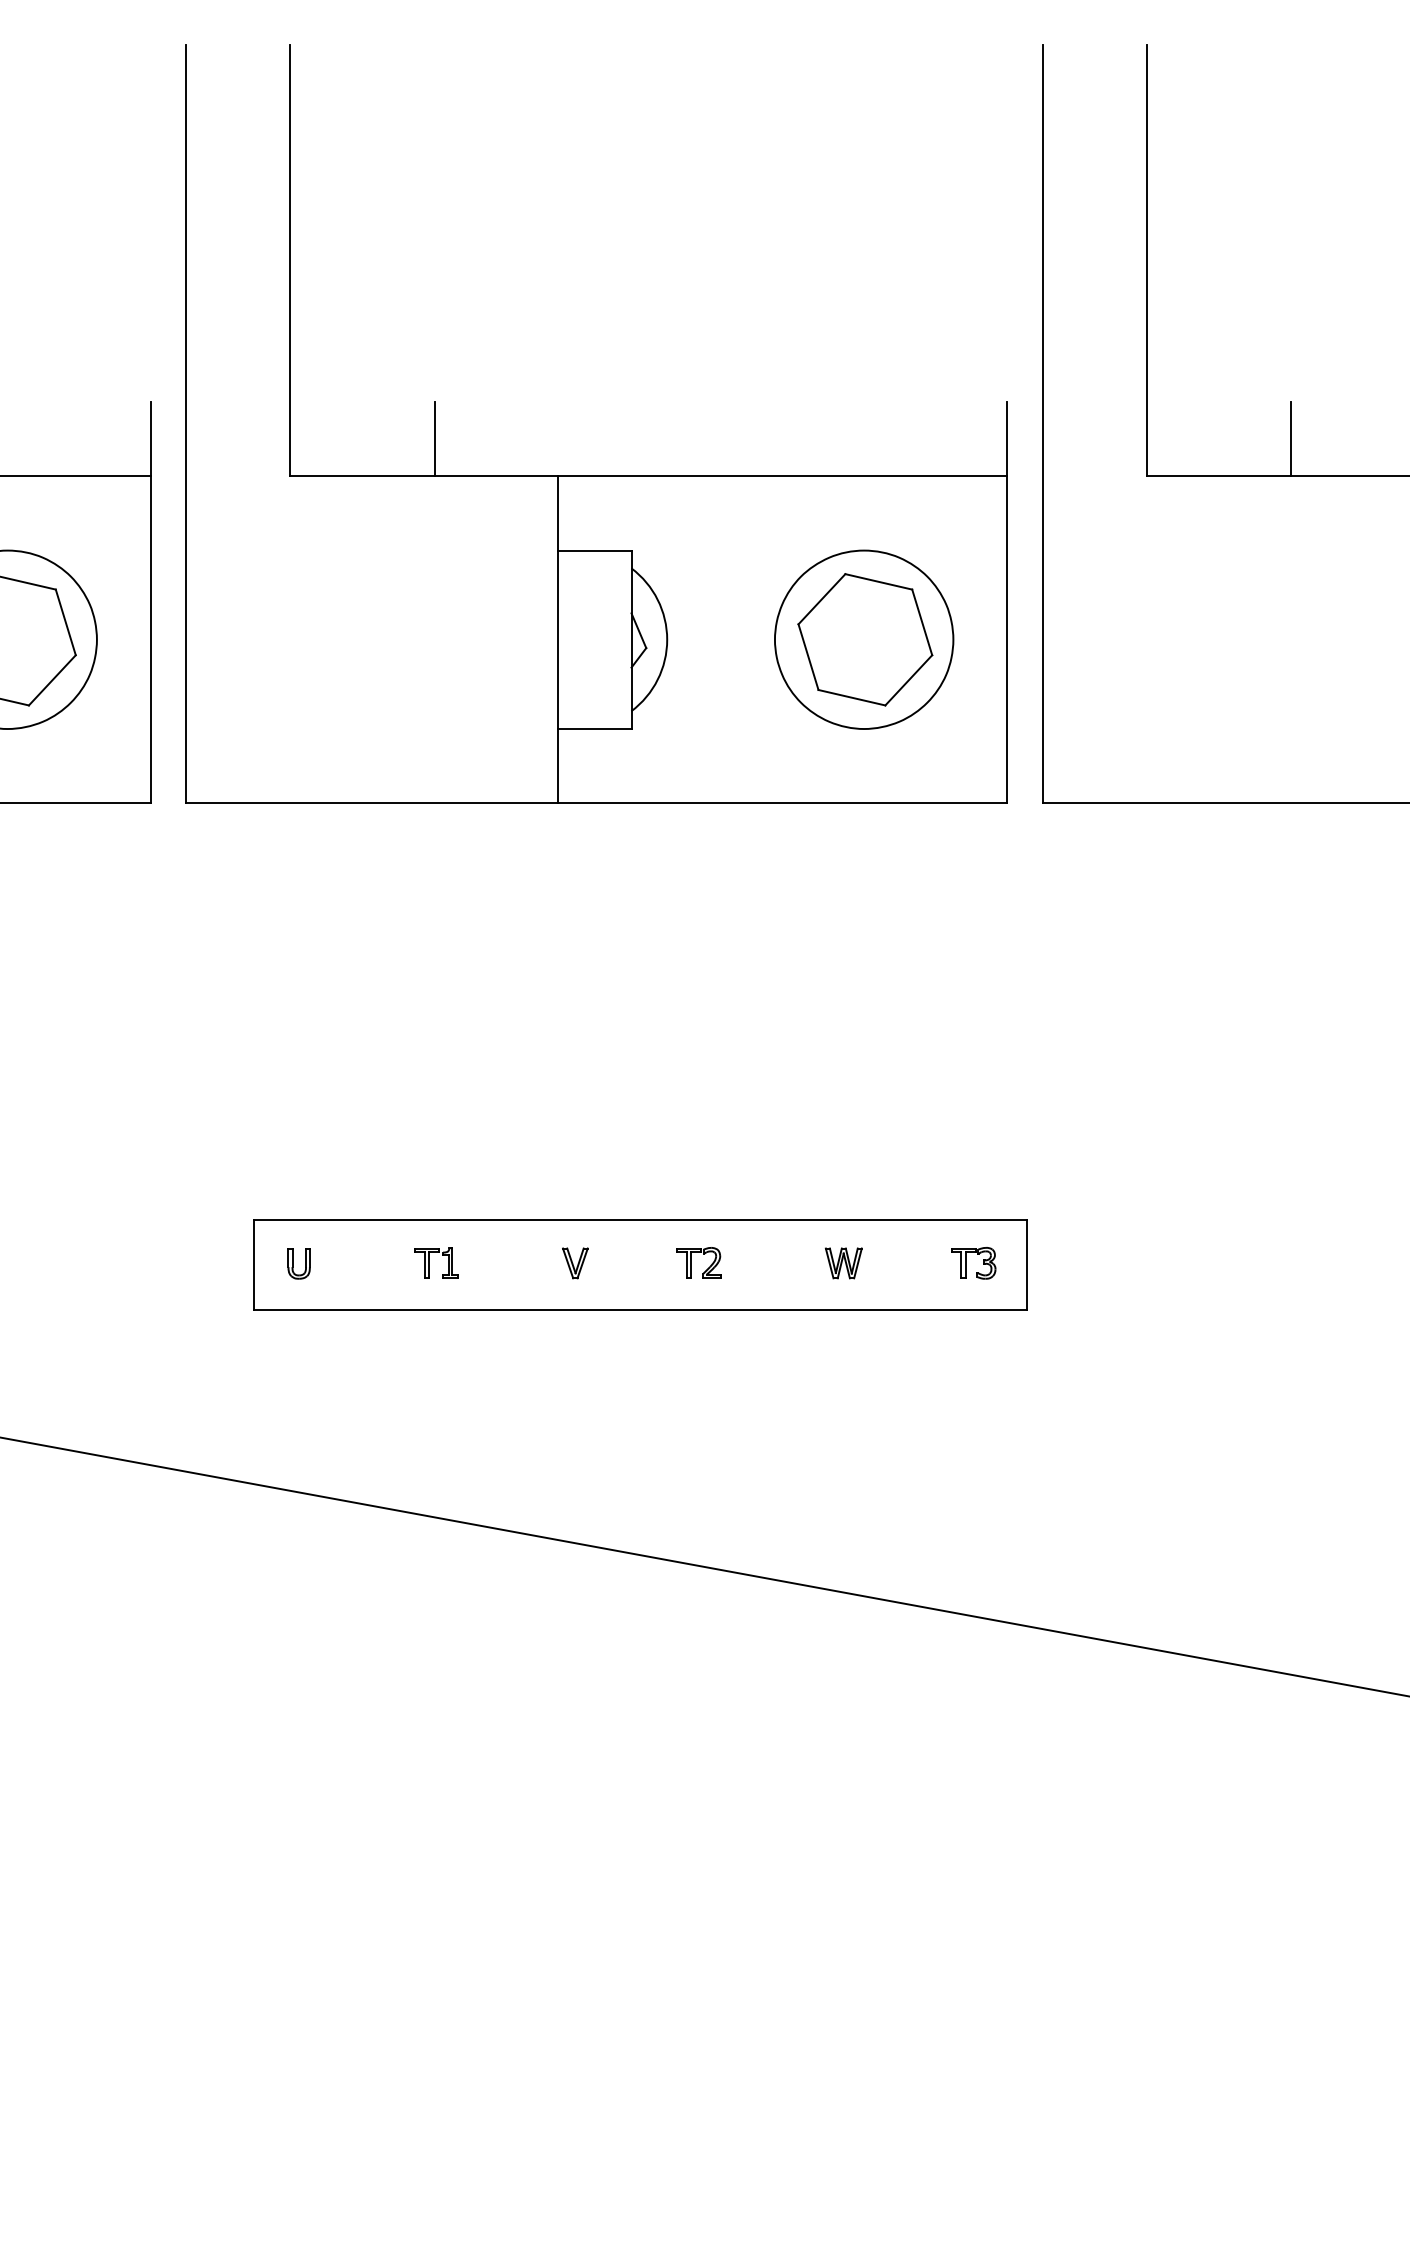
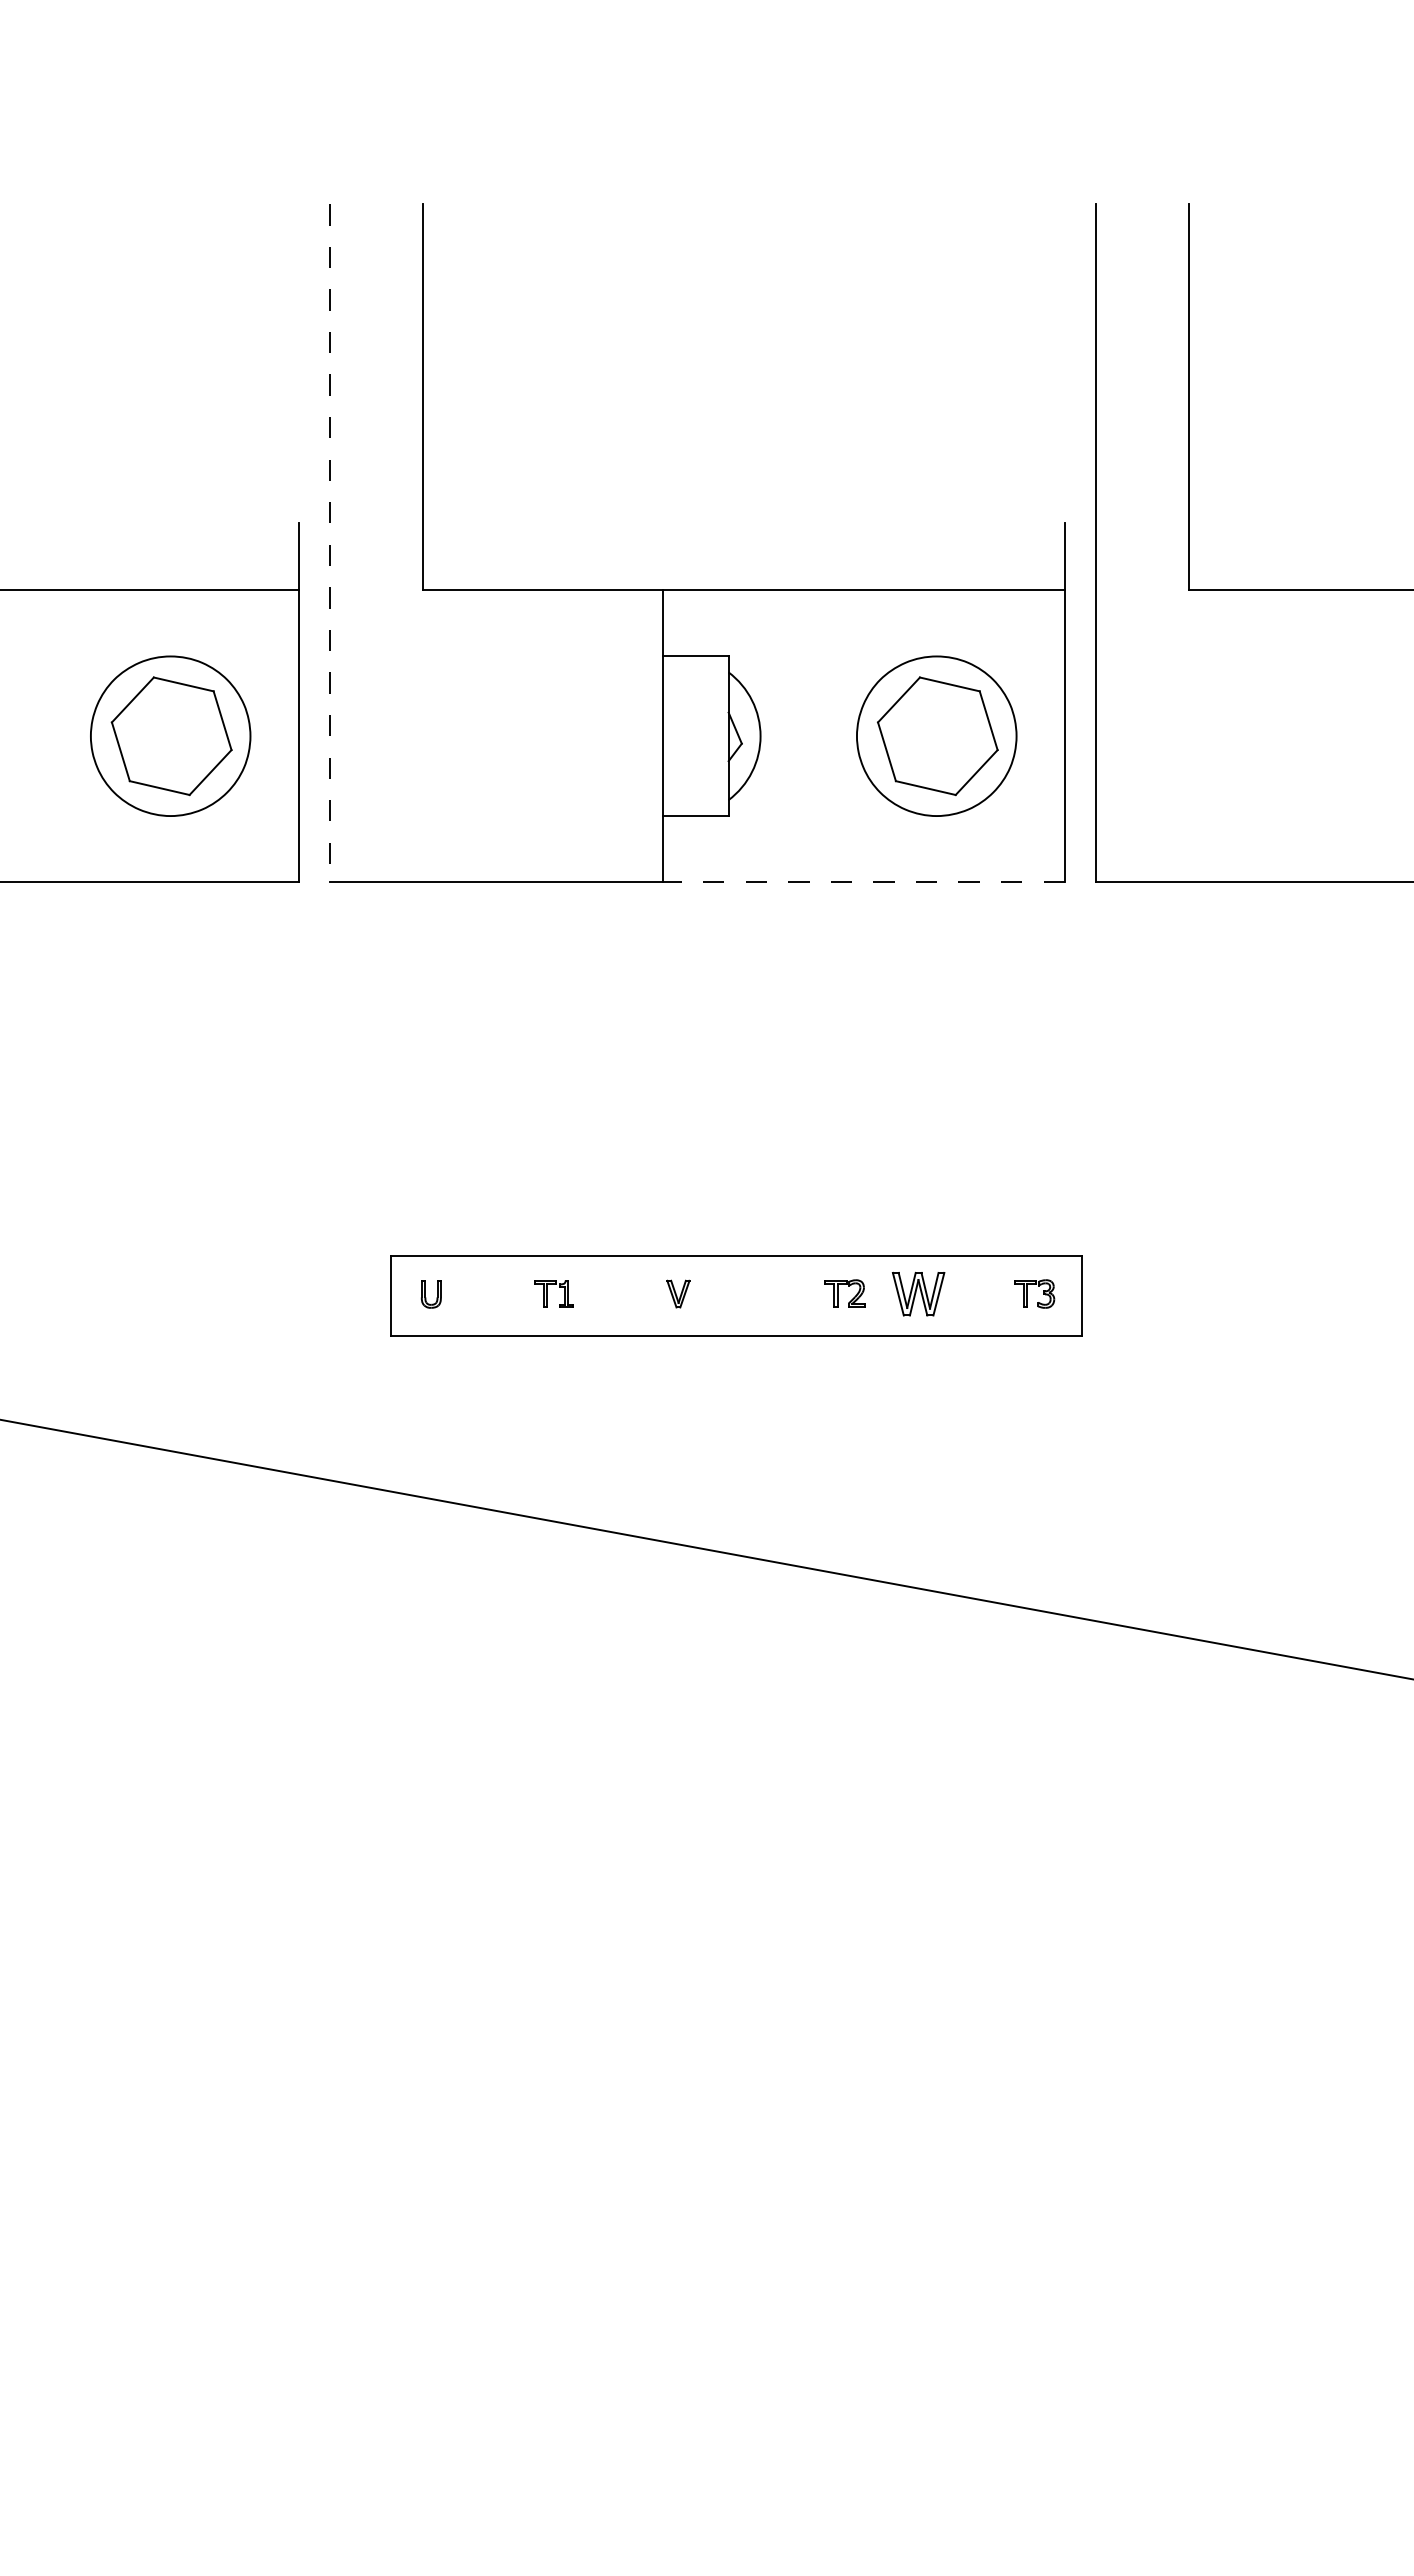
line: (186, 424) -> (330, 543), solid -> dashed
line: (434, 438) -> (552, 556), removed
line: (1290, 438) -> (1318, 556), removed
line: (782, 803) -> (863, 882), solid -> dashed
part: (698, 1262) -> (844, 1293), moved
part: (843, 1262) -> (918, 1293), size x1.6

